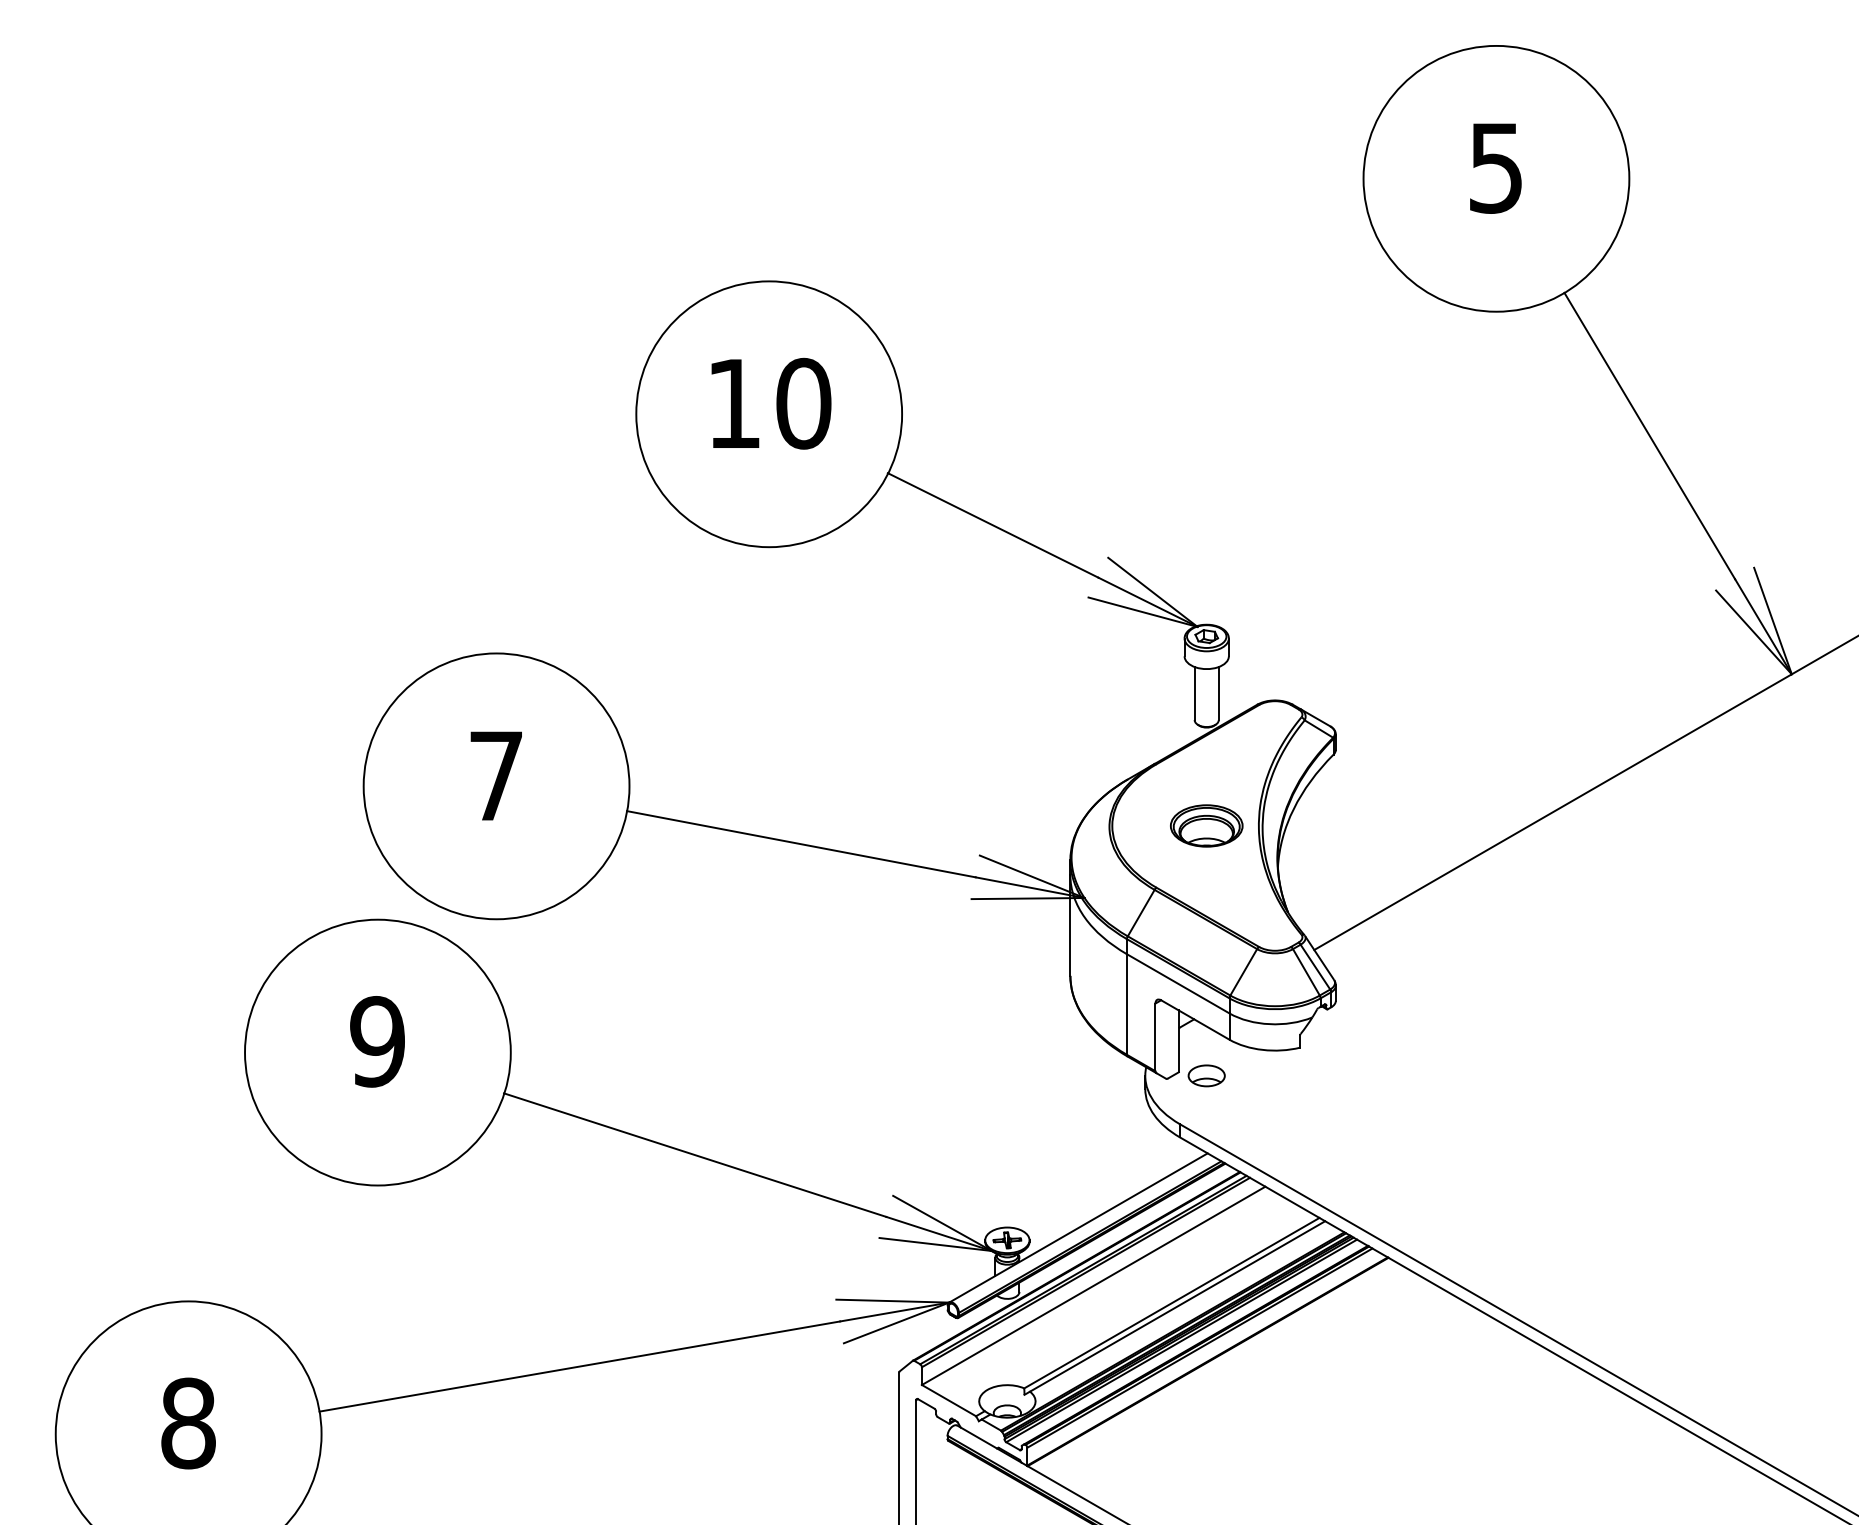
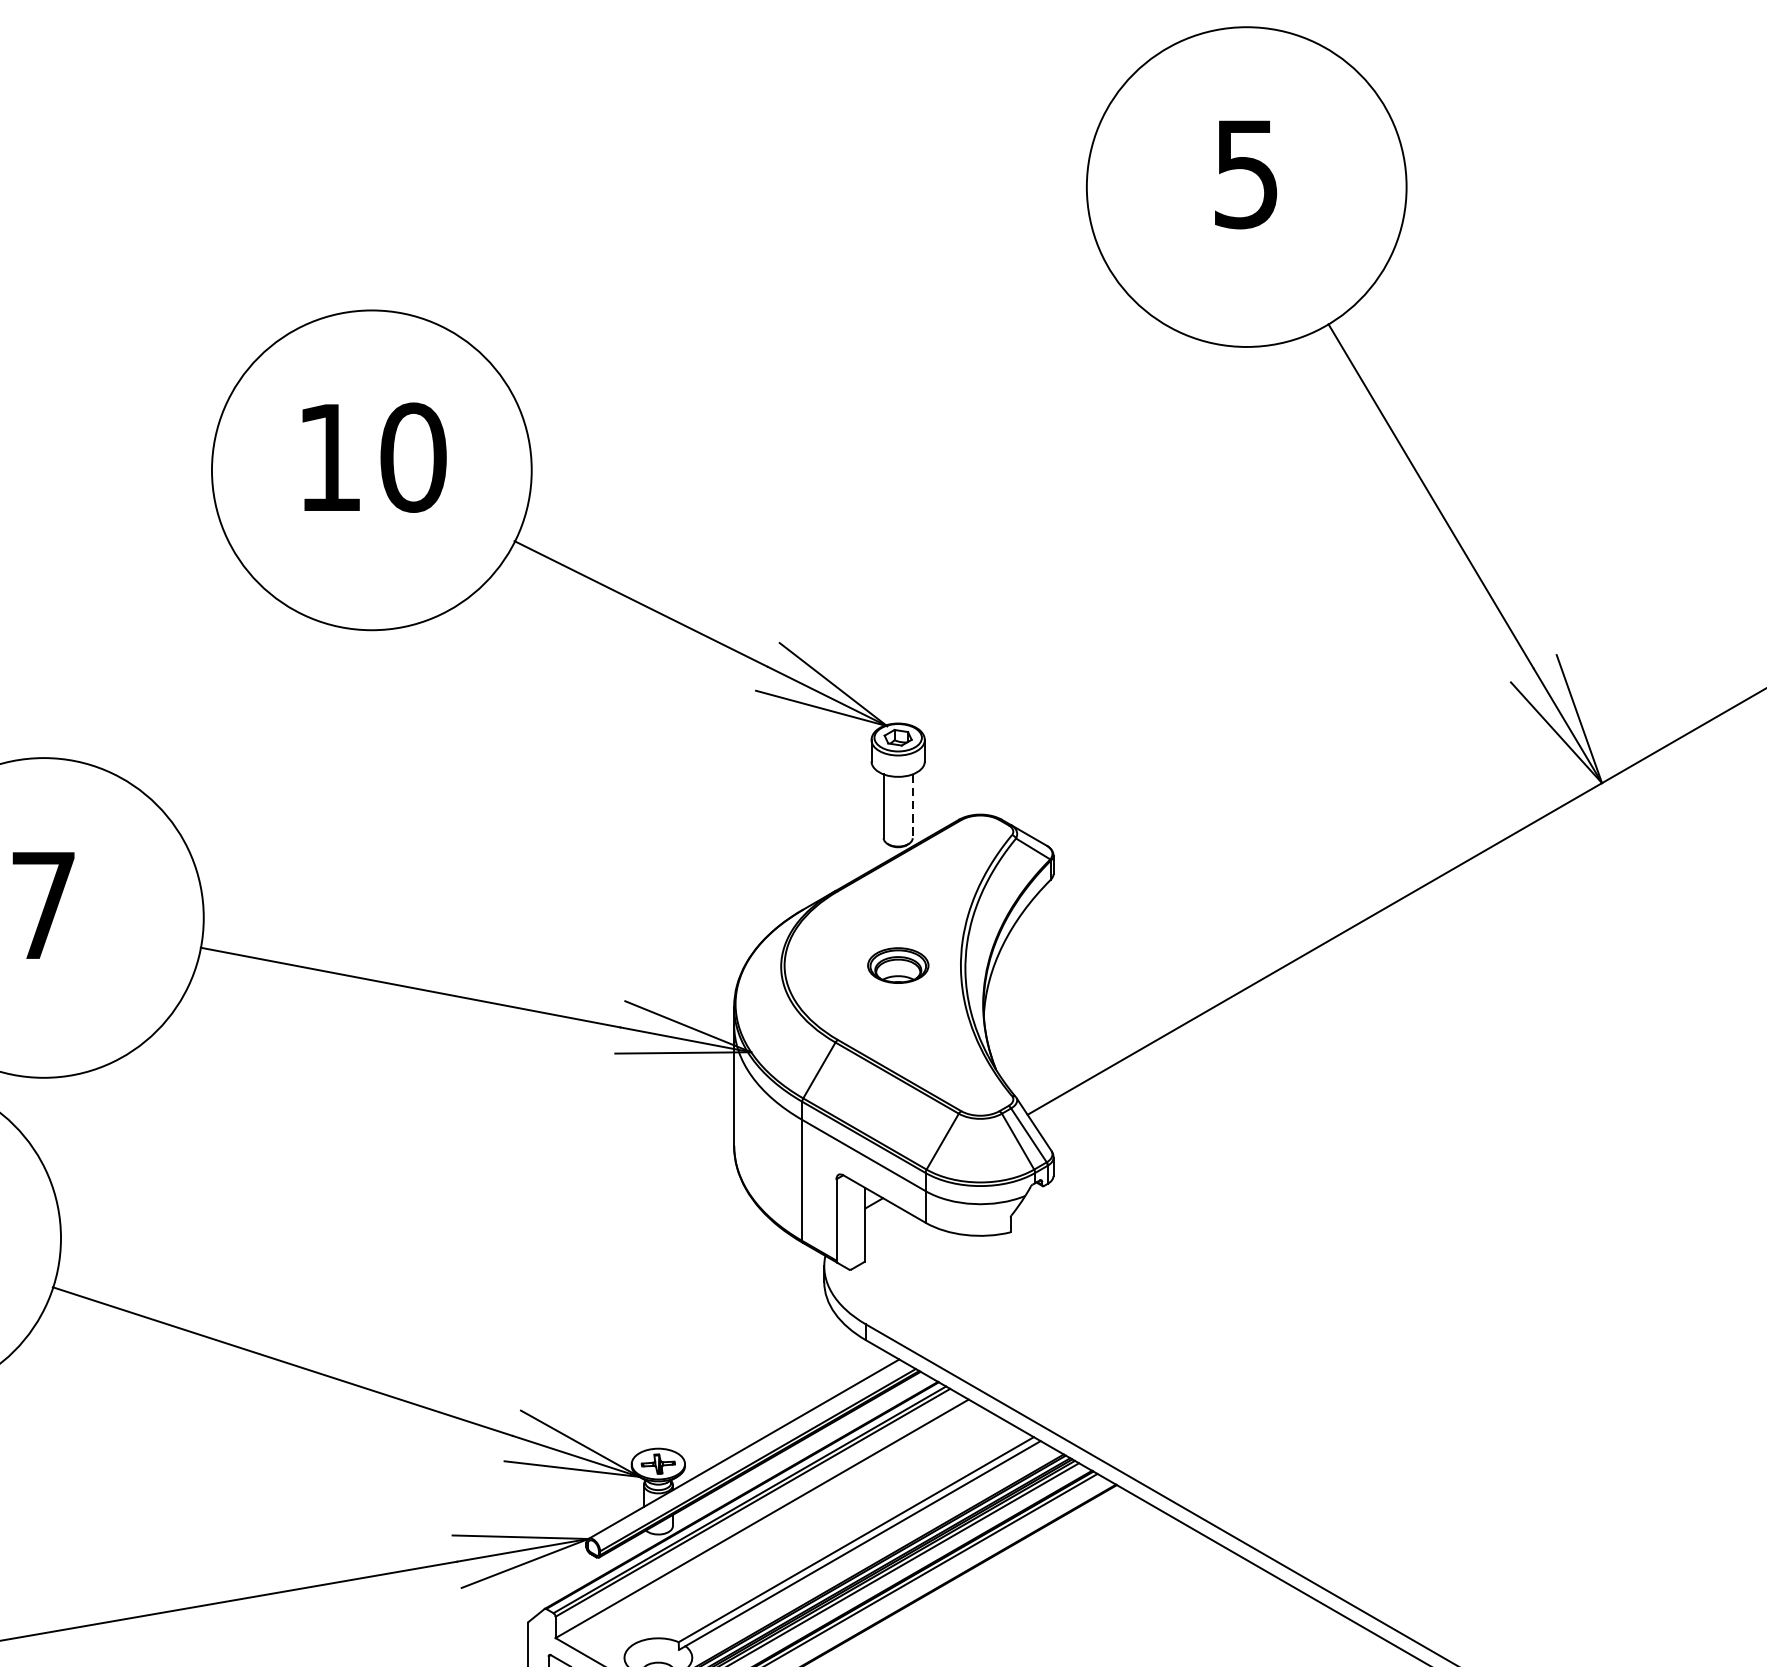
line: (1218, 693) -> (912, 806), solid -> dashed
part: (1206, 825) -> (897, 965), size x0.7
part: (1206, 1075) -> (897, 1265), removed

